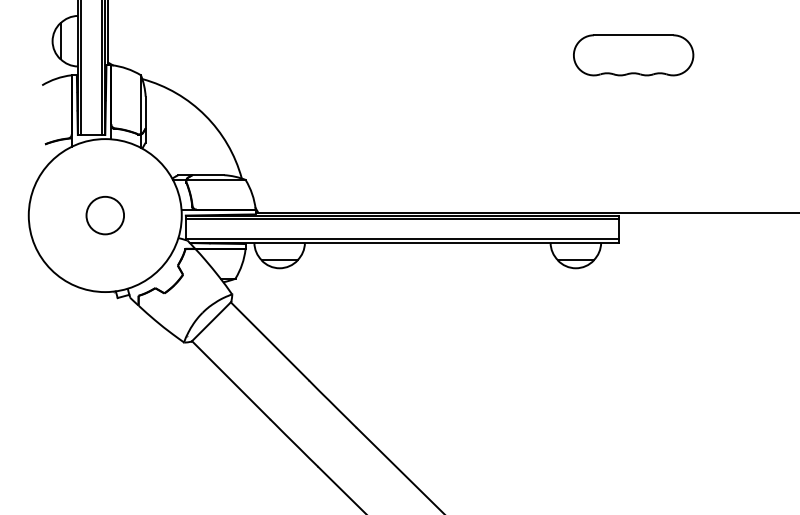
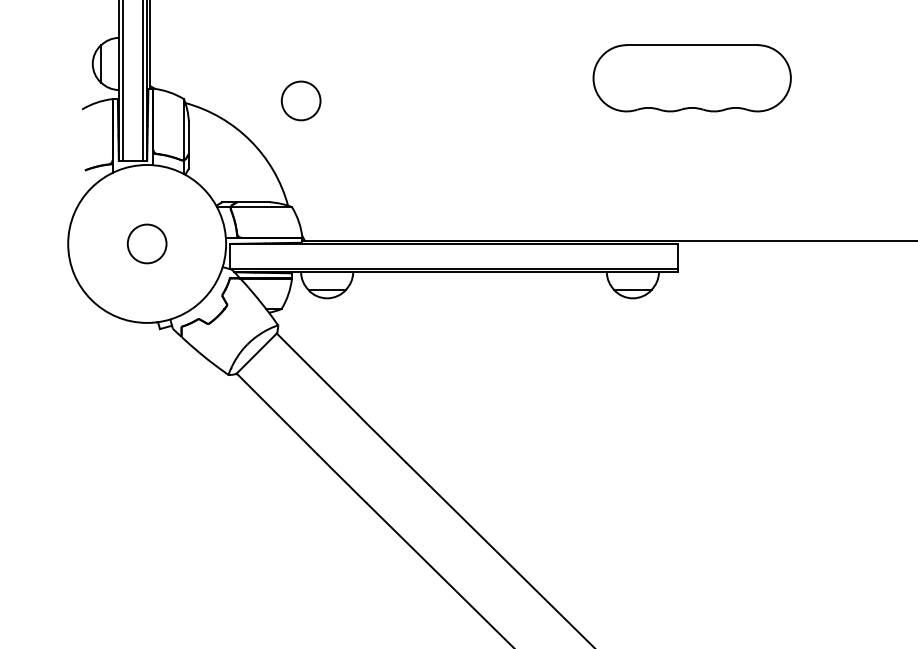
part: (633, 55) -> (692, 78), size x1.6
circle: (253, 76) -> (300, 100), added
line: (402, 219) -> (453, 247), removed

